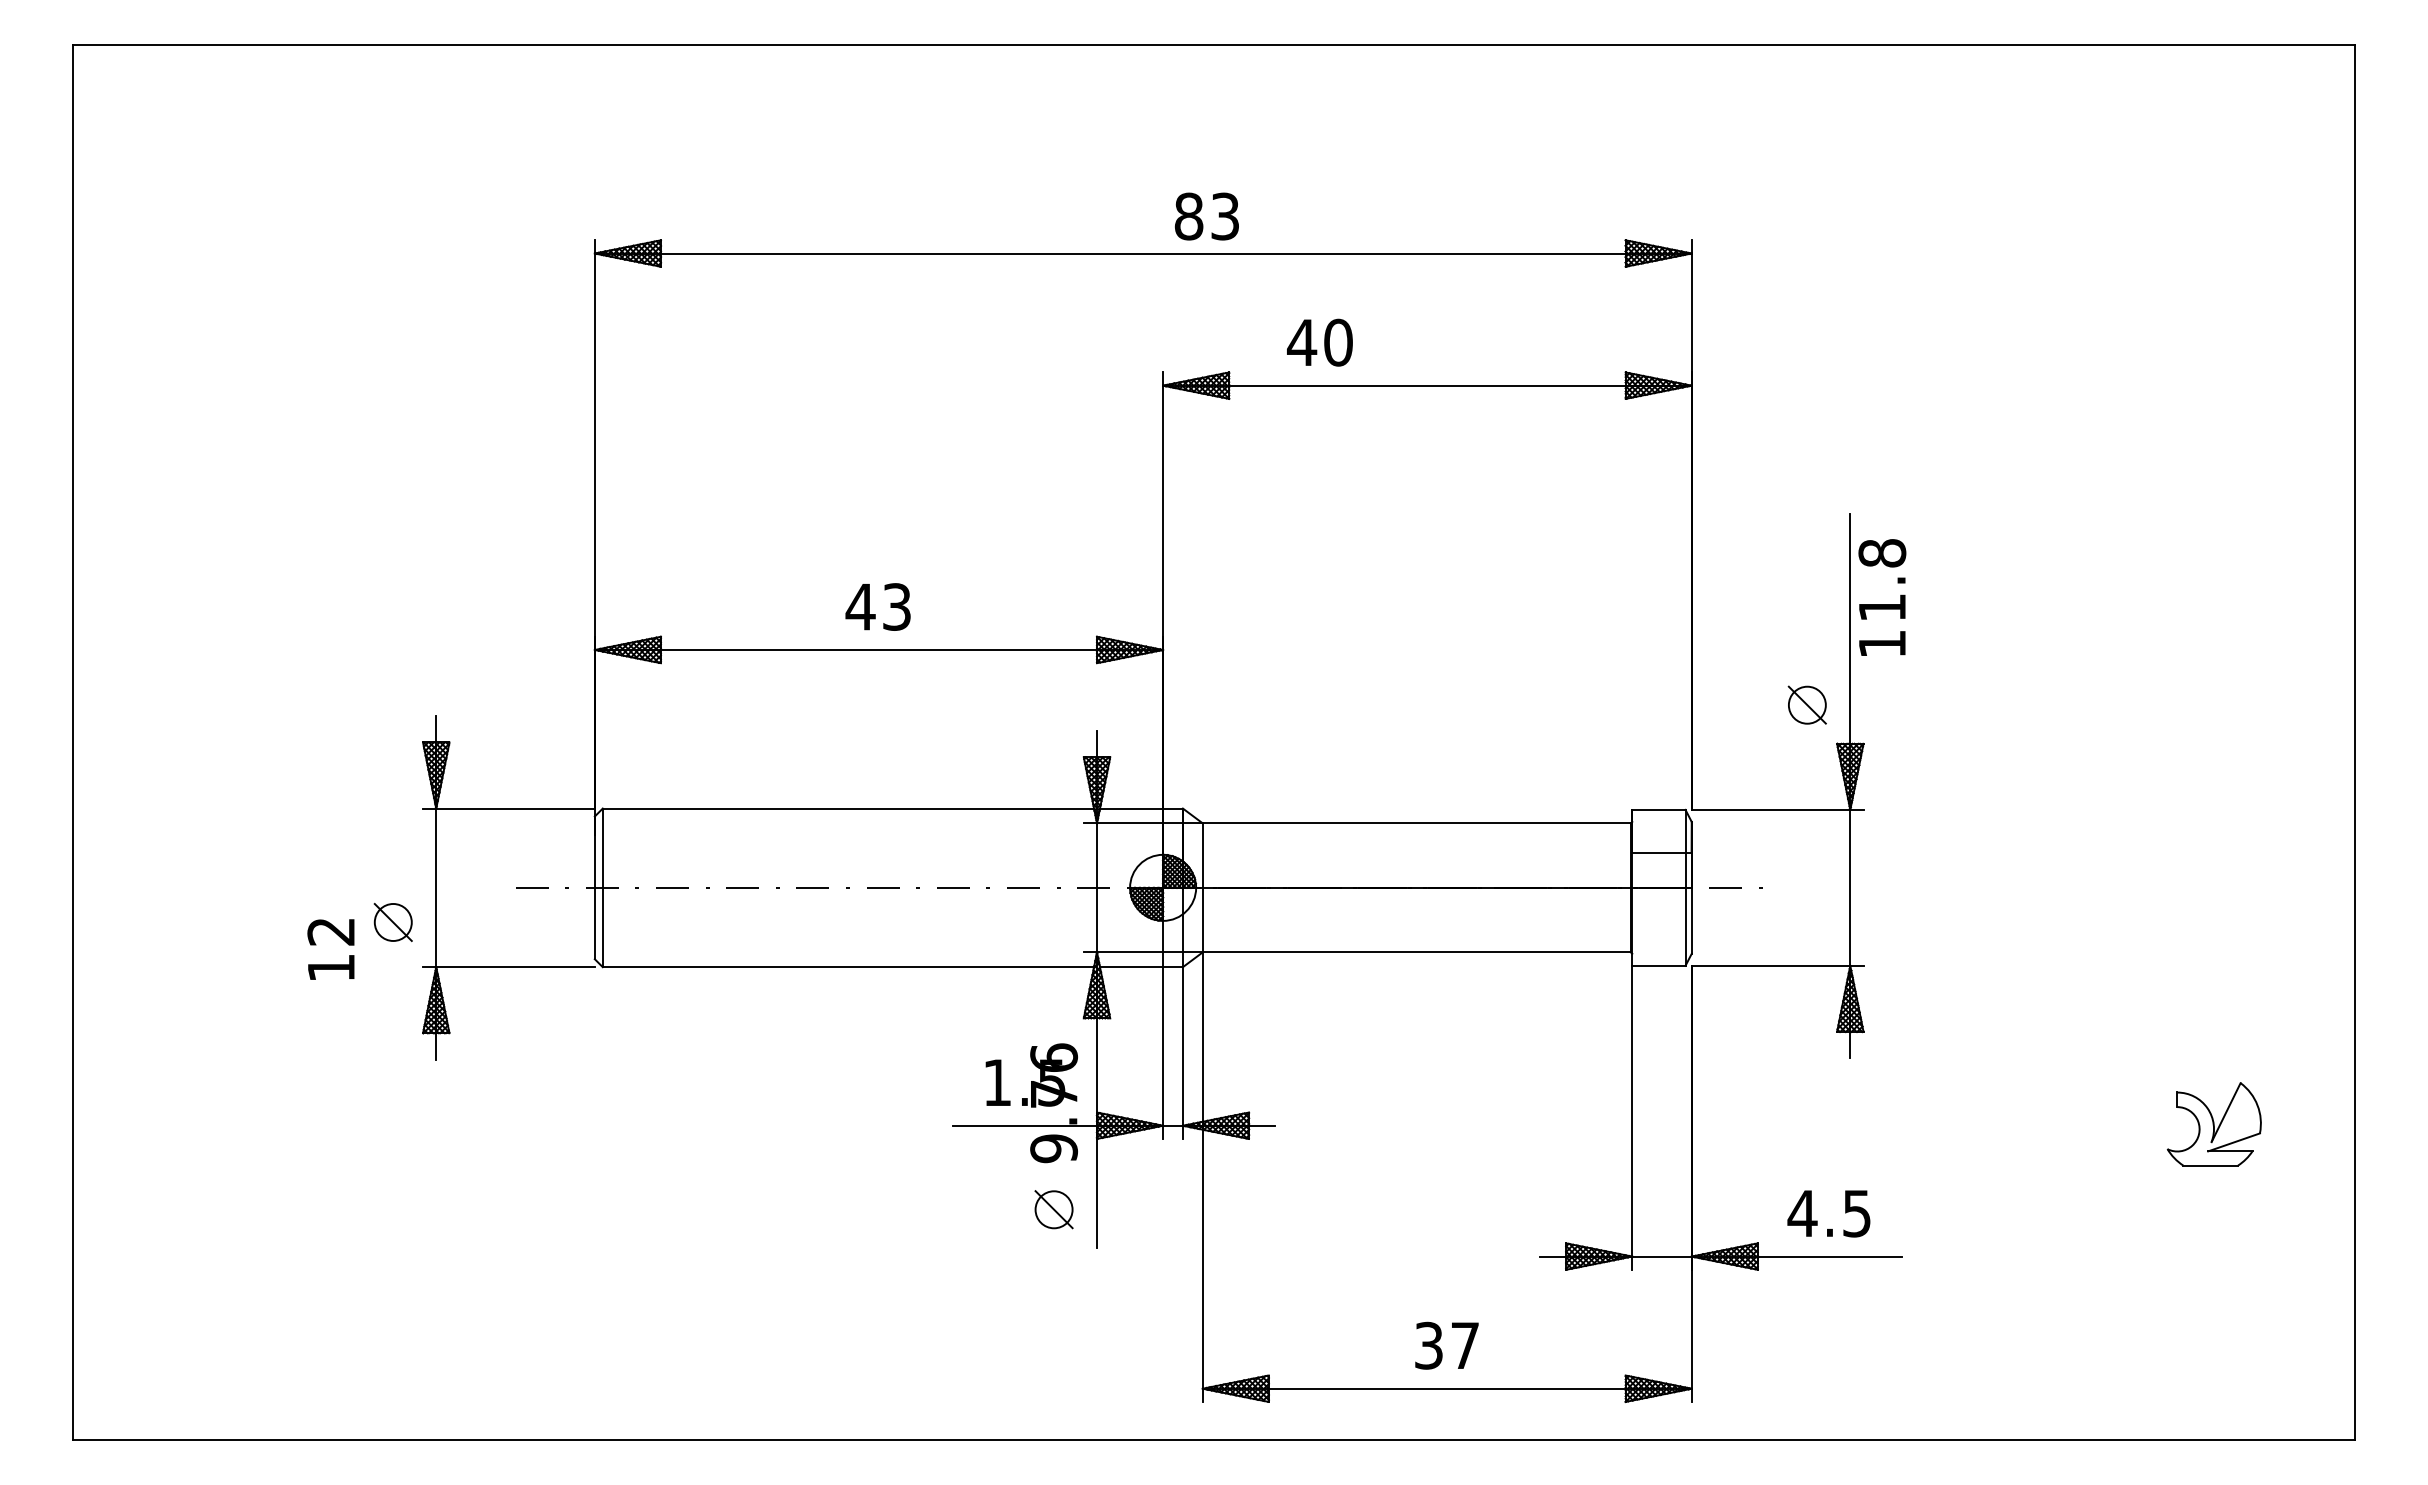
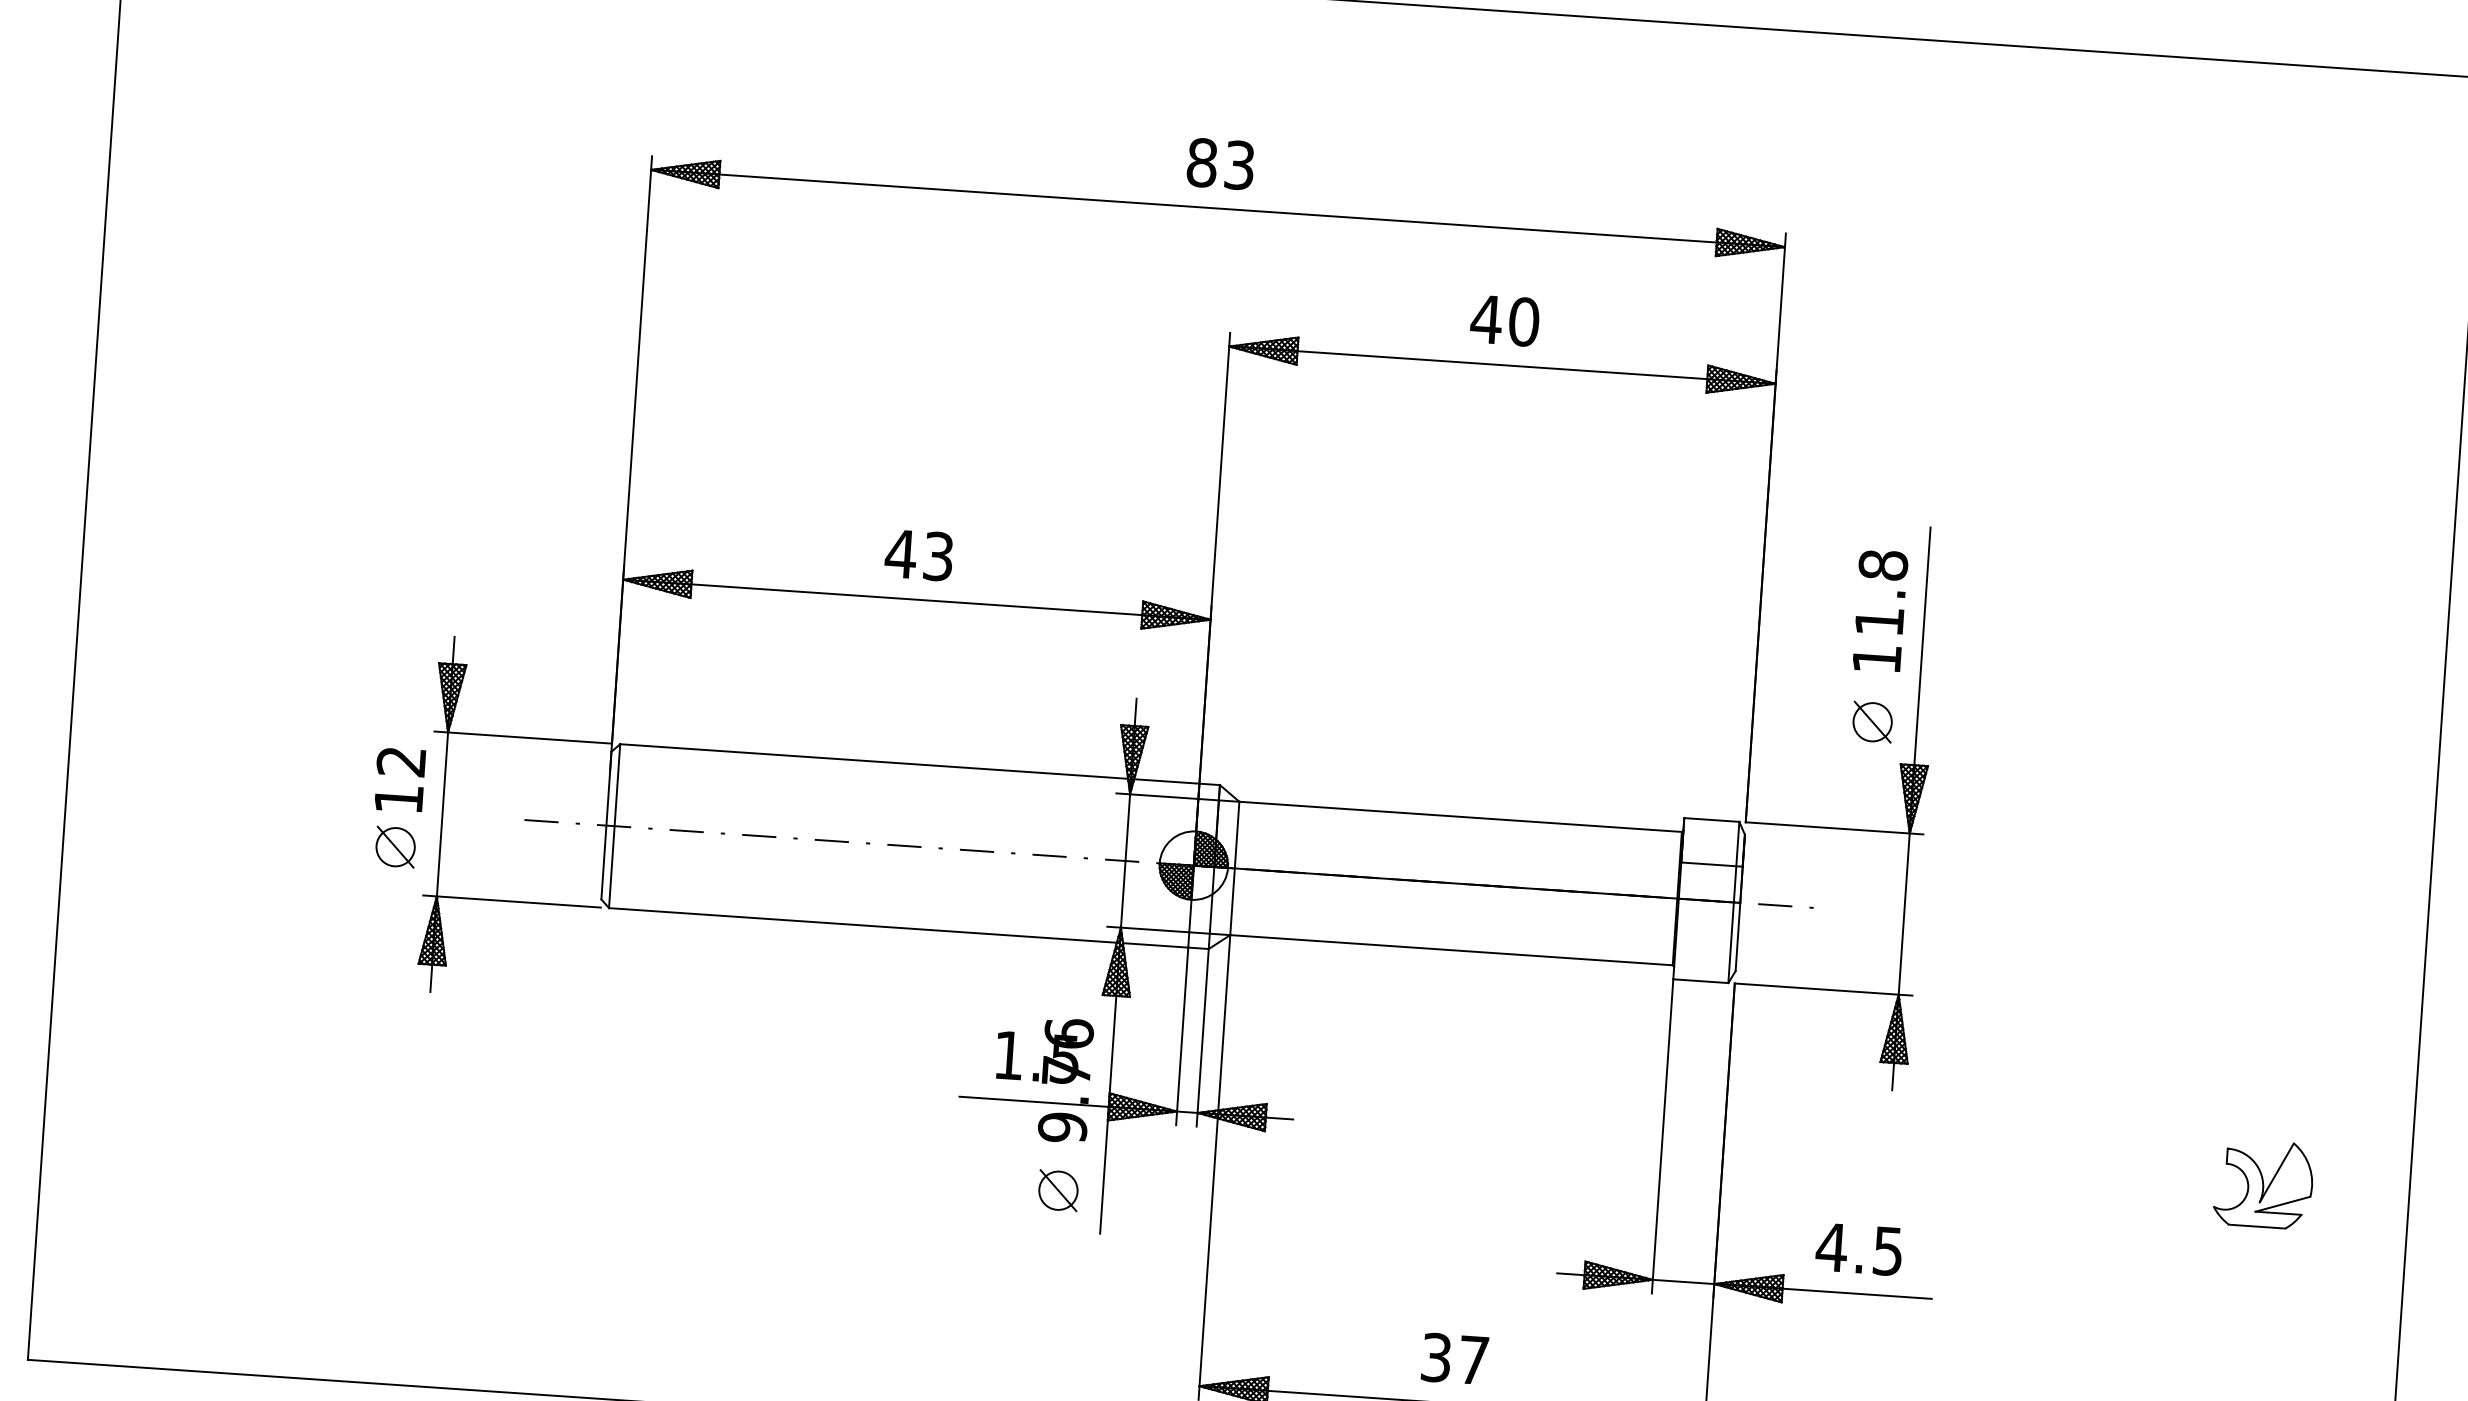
text: (1206, 216) -> (1220, 164), moved
text: (1319, 342) -> (1504, 320), moved
text: (1882, 597) -> (1880, 610), moved
text: (330, 949) -> (399, 779), moved

